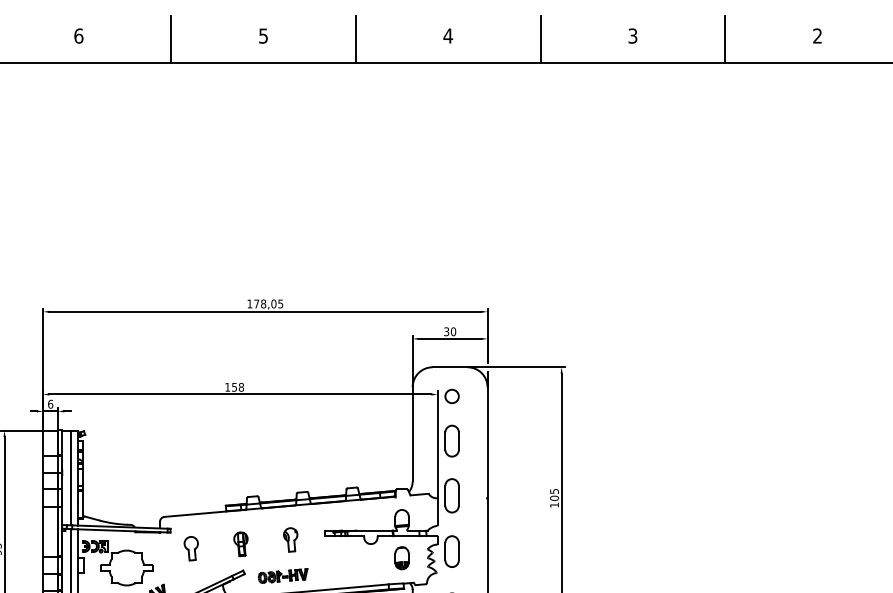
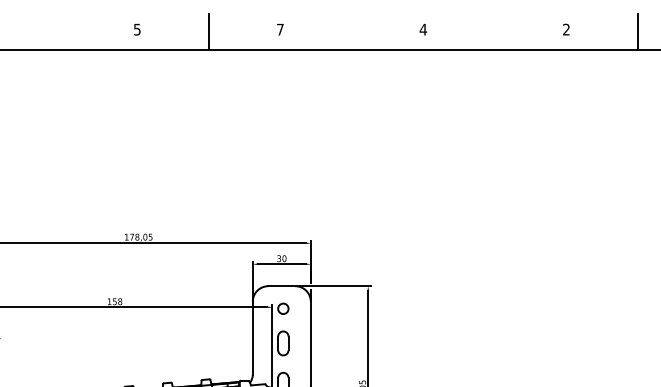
text: (448, 35) -> (280, 29), 4 -> 7
text: (632, 35) -> (423, 29), 3 -> 4
line: (171, 38) -> (66, 31), removed
line: (540, 38) -> (351, 31), removed
line: (725, 38) -> (495, 31), removed

